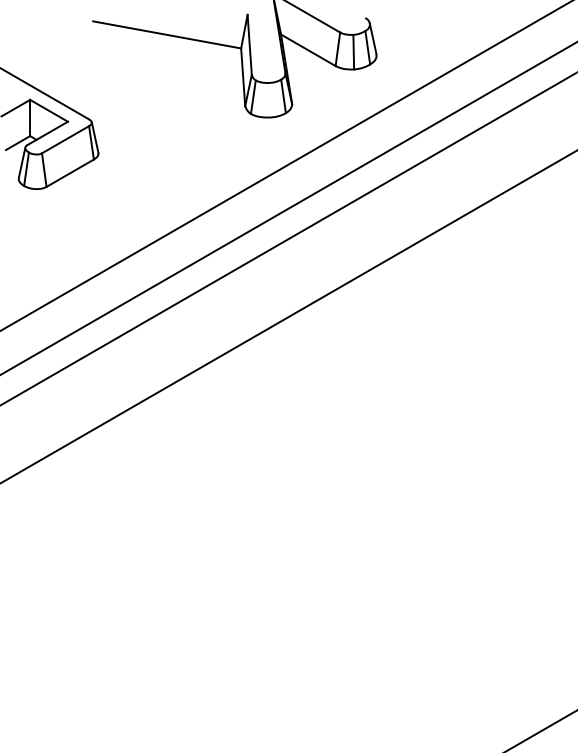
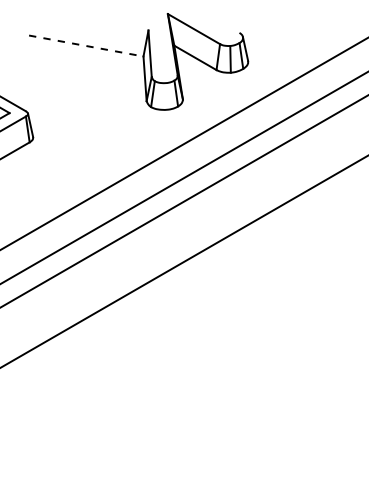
line: (167, 35) -> (86, 46), solid -> dashed

